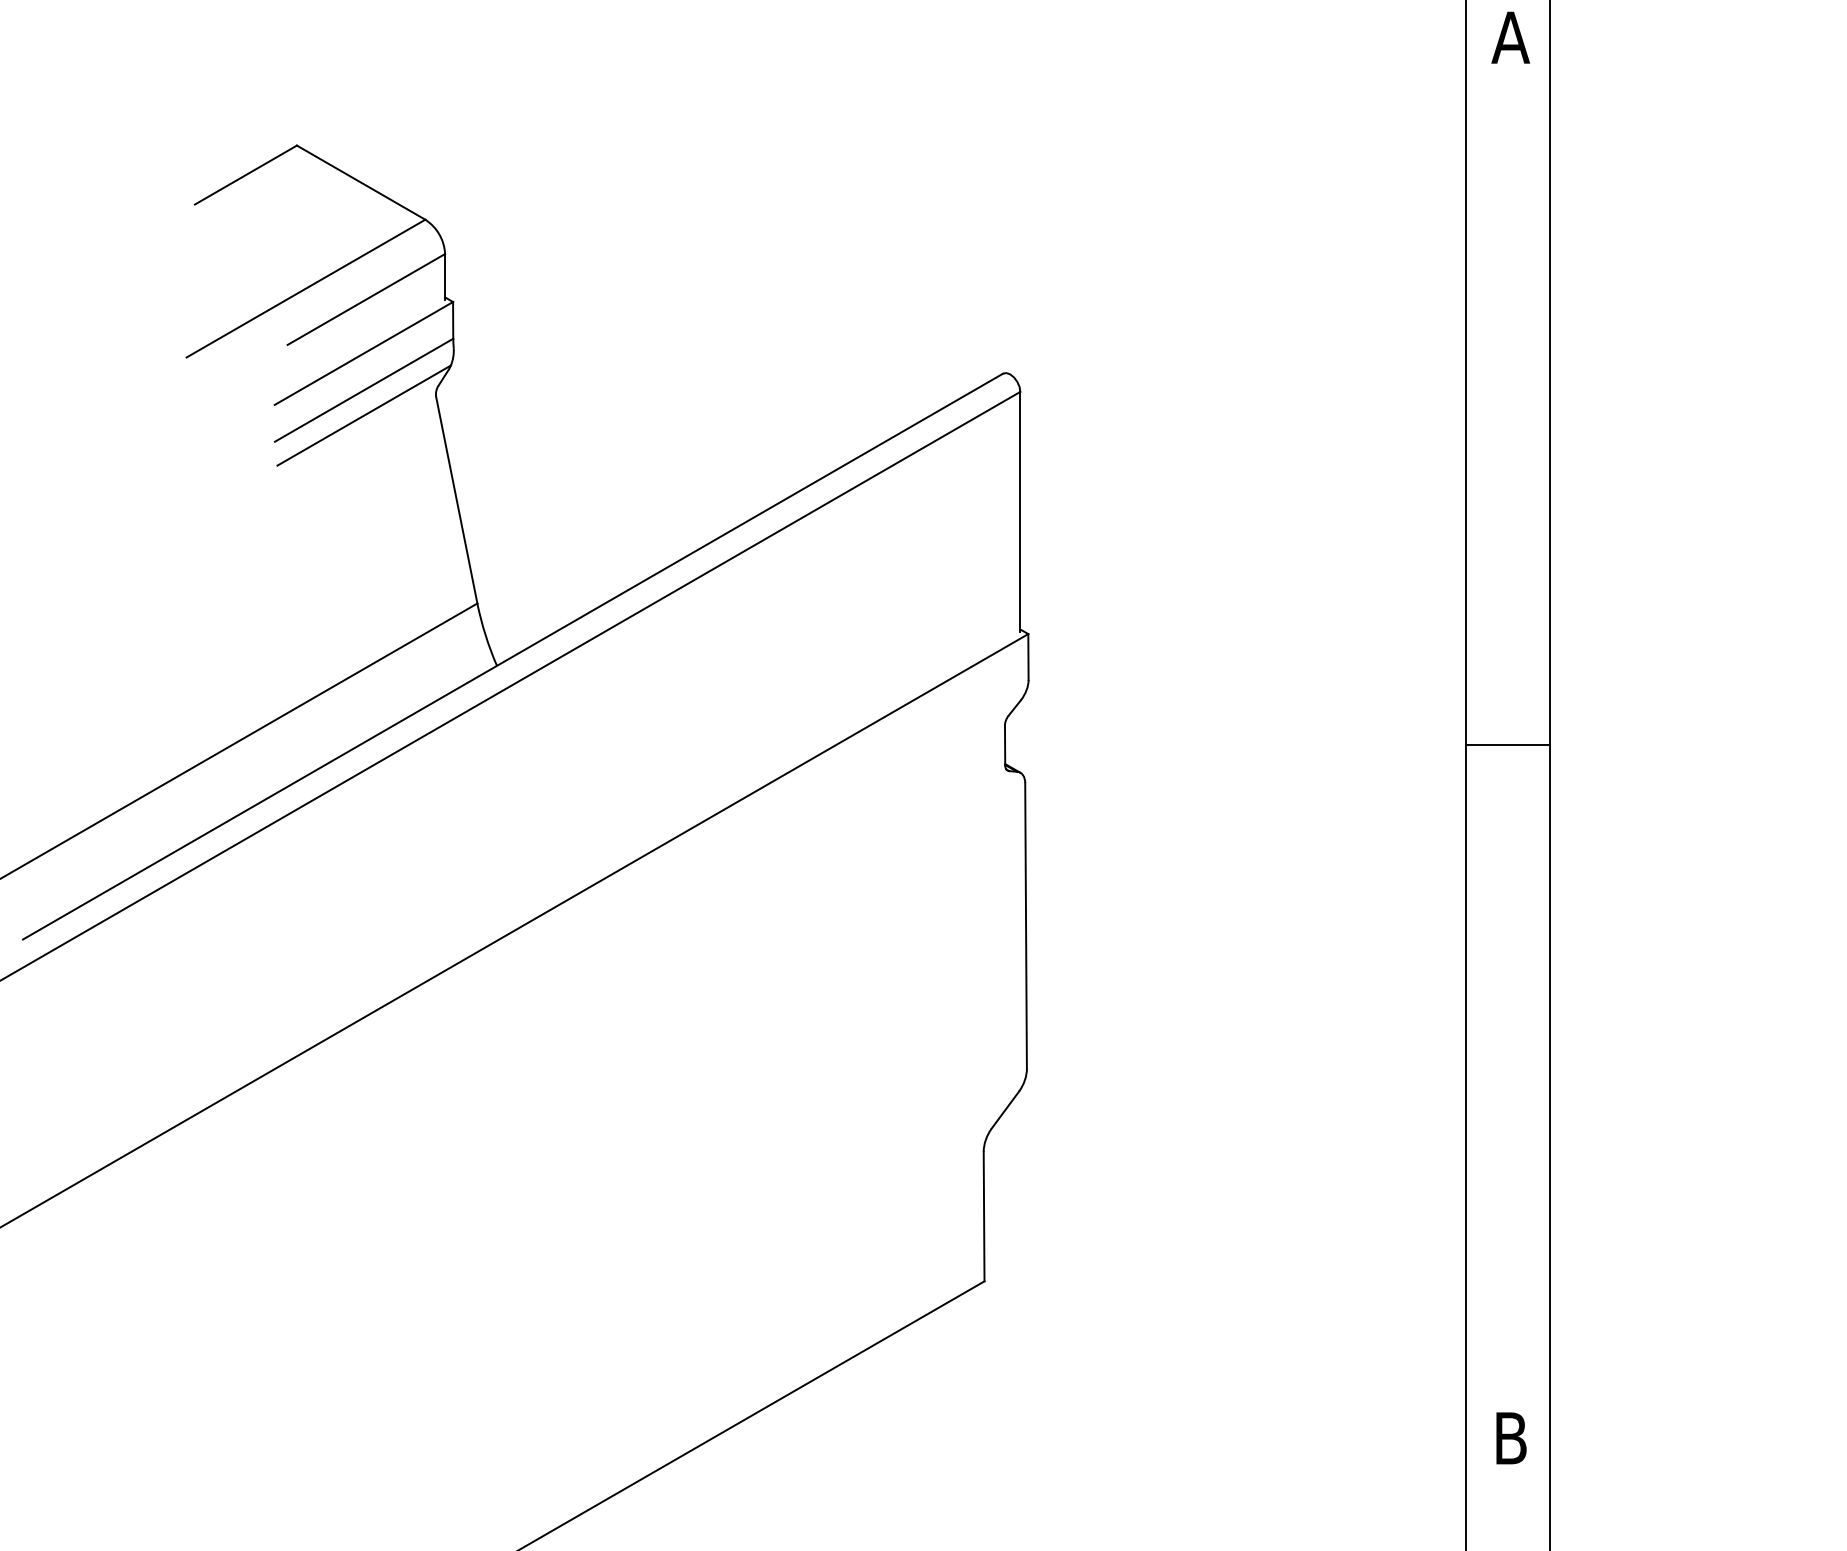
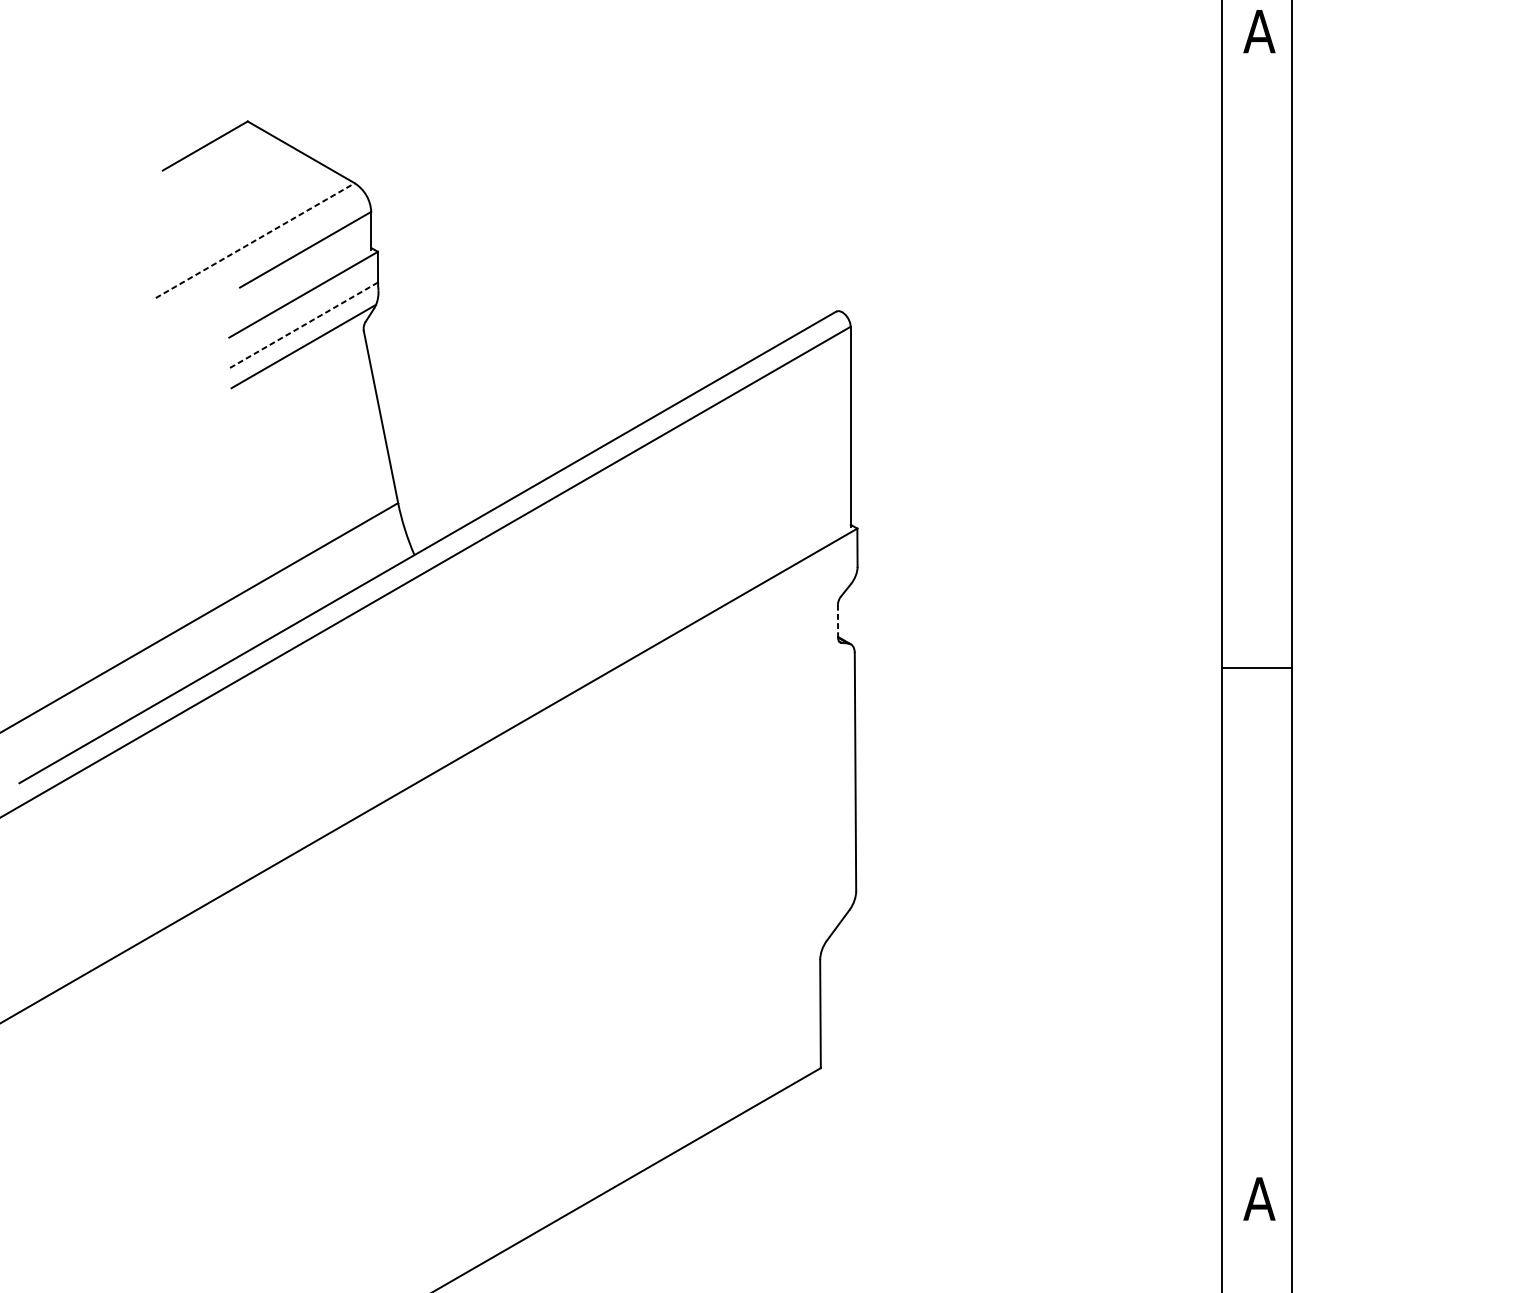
line: (306, 288) -> (255, 240), solid -> dashed
line: (364, 390) -> (304, 325), solid -> dashed
line: (1005, 745) -> (838, 621), solid -> dashed
line: (1507, 745) -> (1256, 668), moved
text: (1510, 1438) -> (1259, 1199), B -> A

